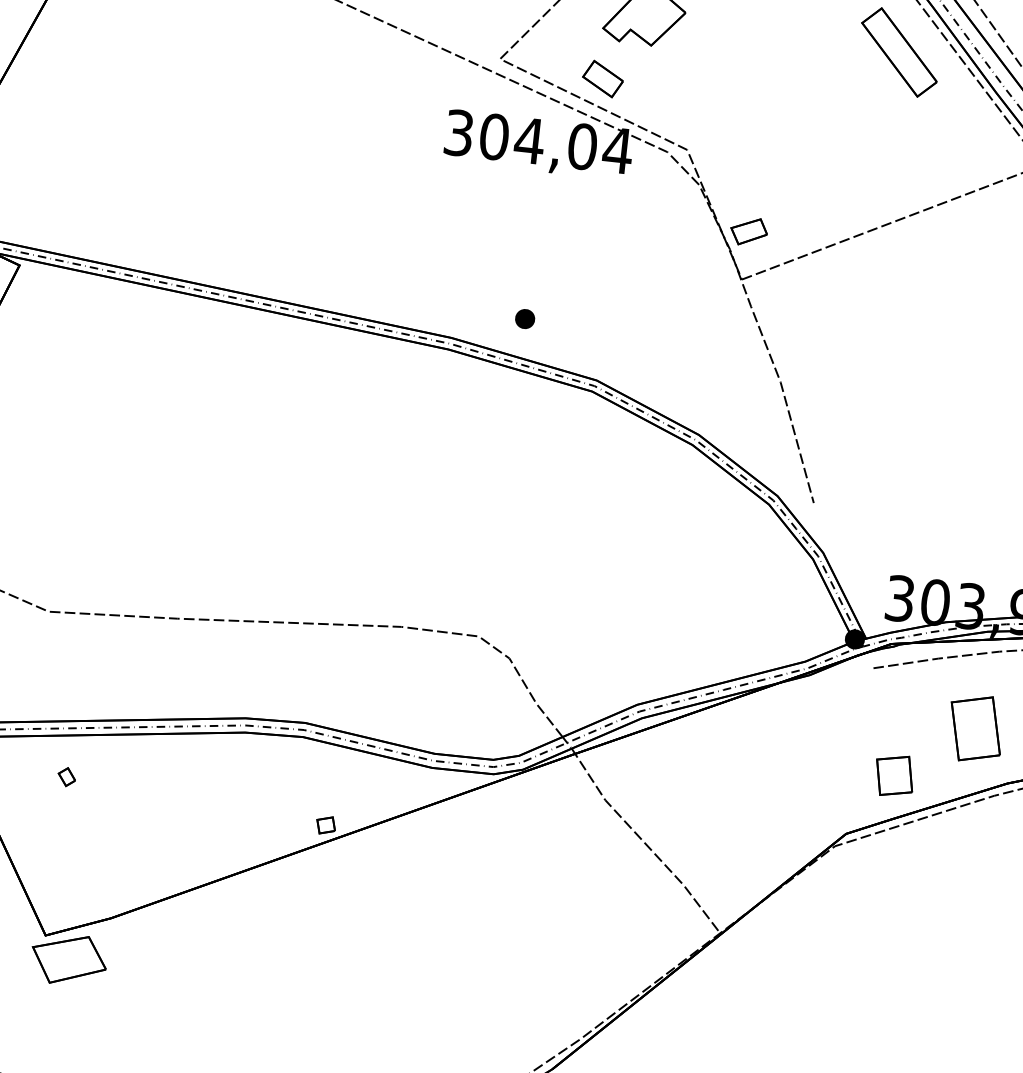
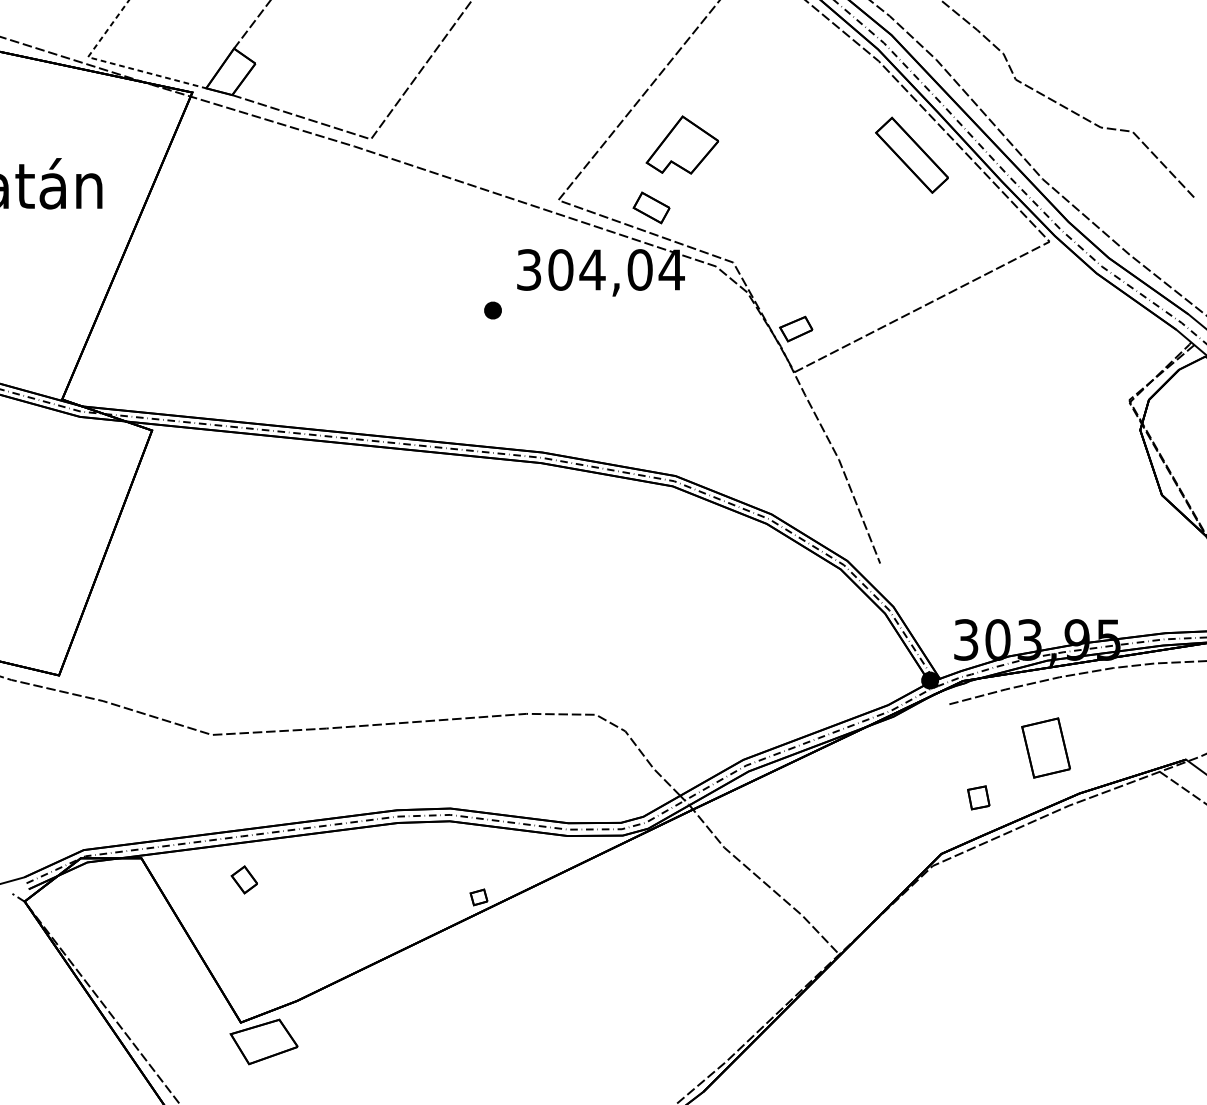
part: (524, 318) -> (492, 310), moved
part: (894, 775) -> (978, 797), size x0.62
part: (66, 776) -> (243, 879), size x1.67

